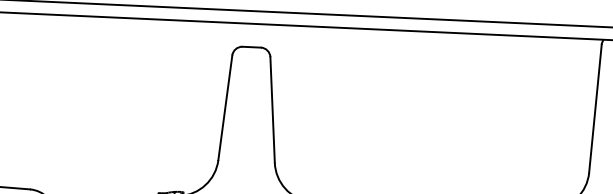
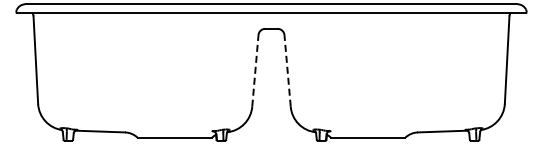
line: (225, 107) -> (255, 70), solid -> dashed
line: (272, 109) -> (287, 70), solid -> dashed

